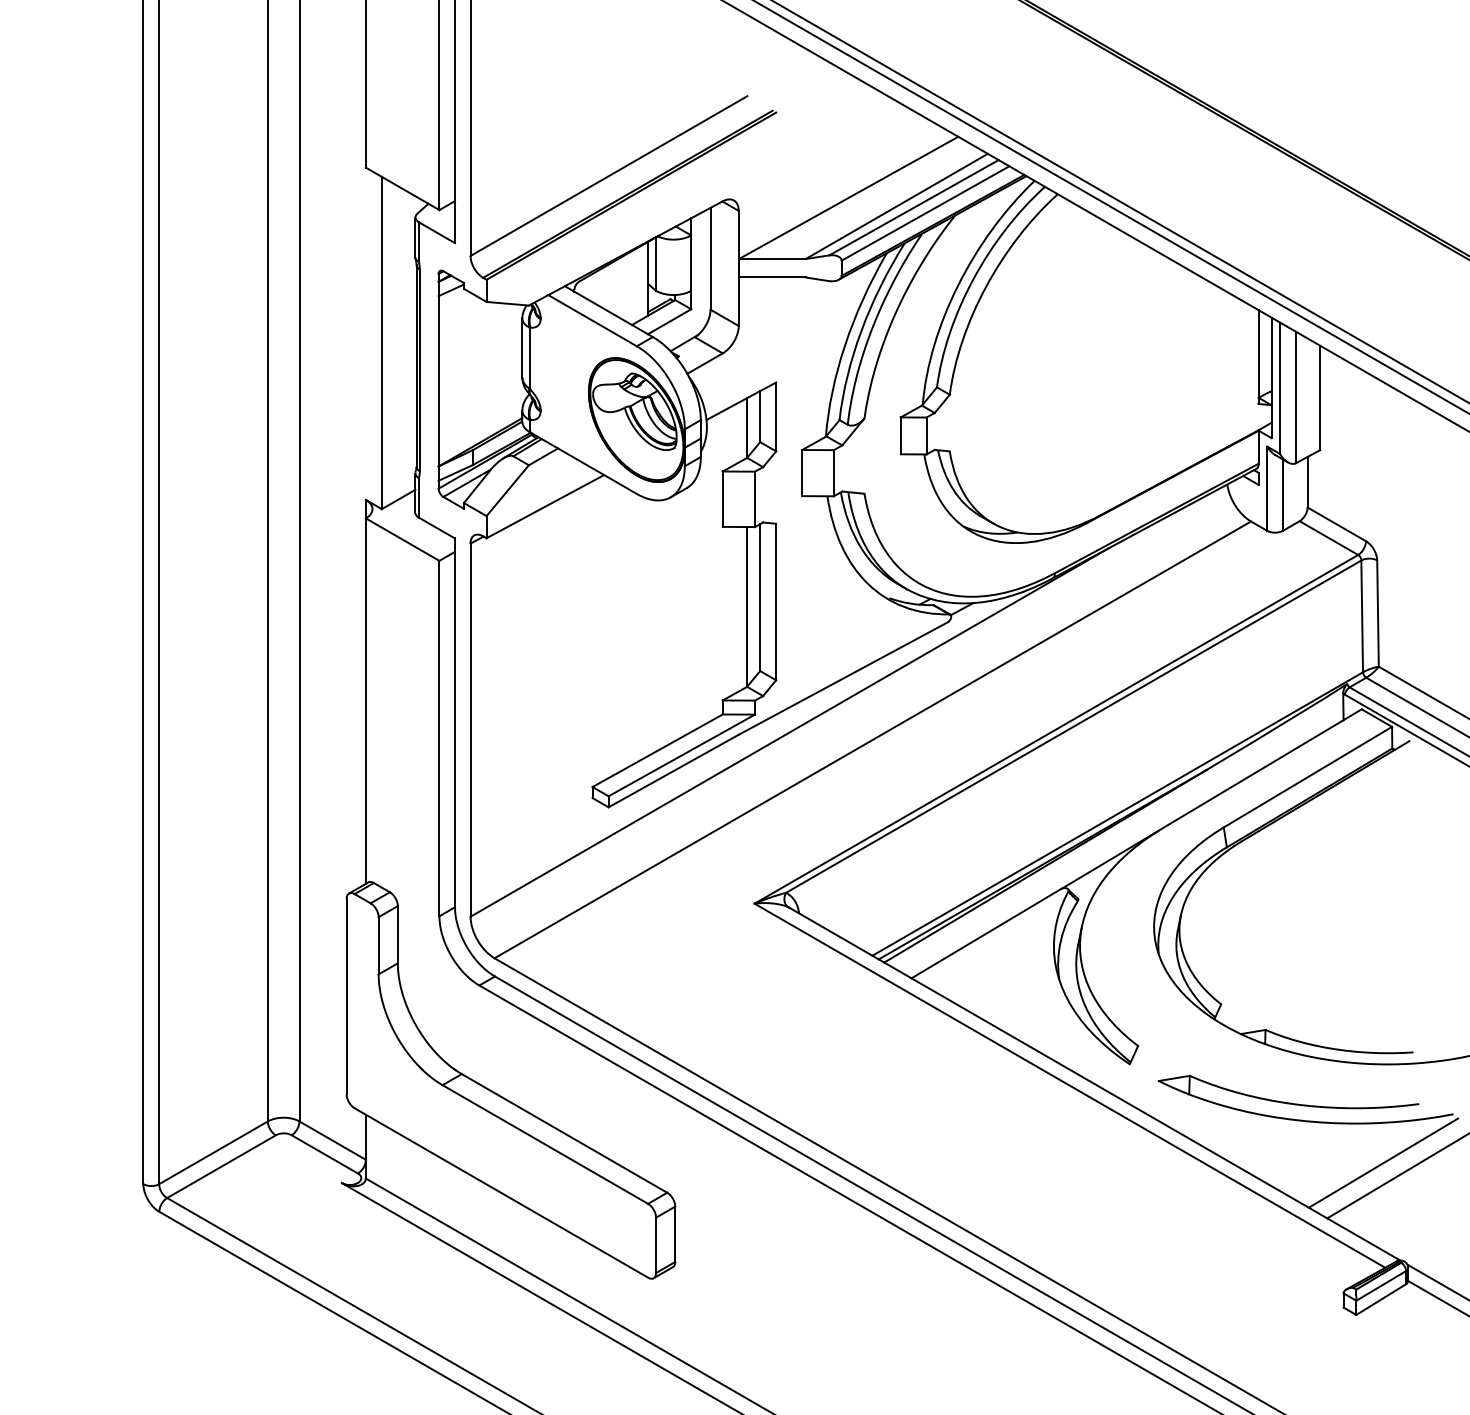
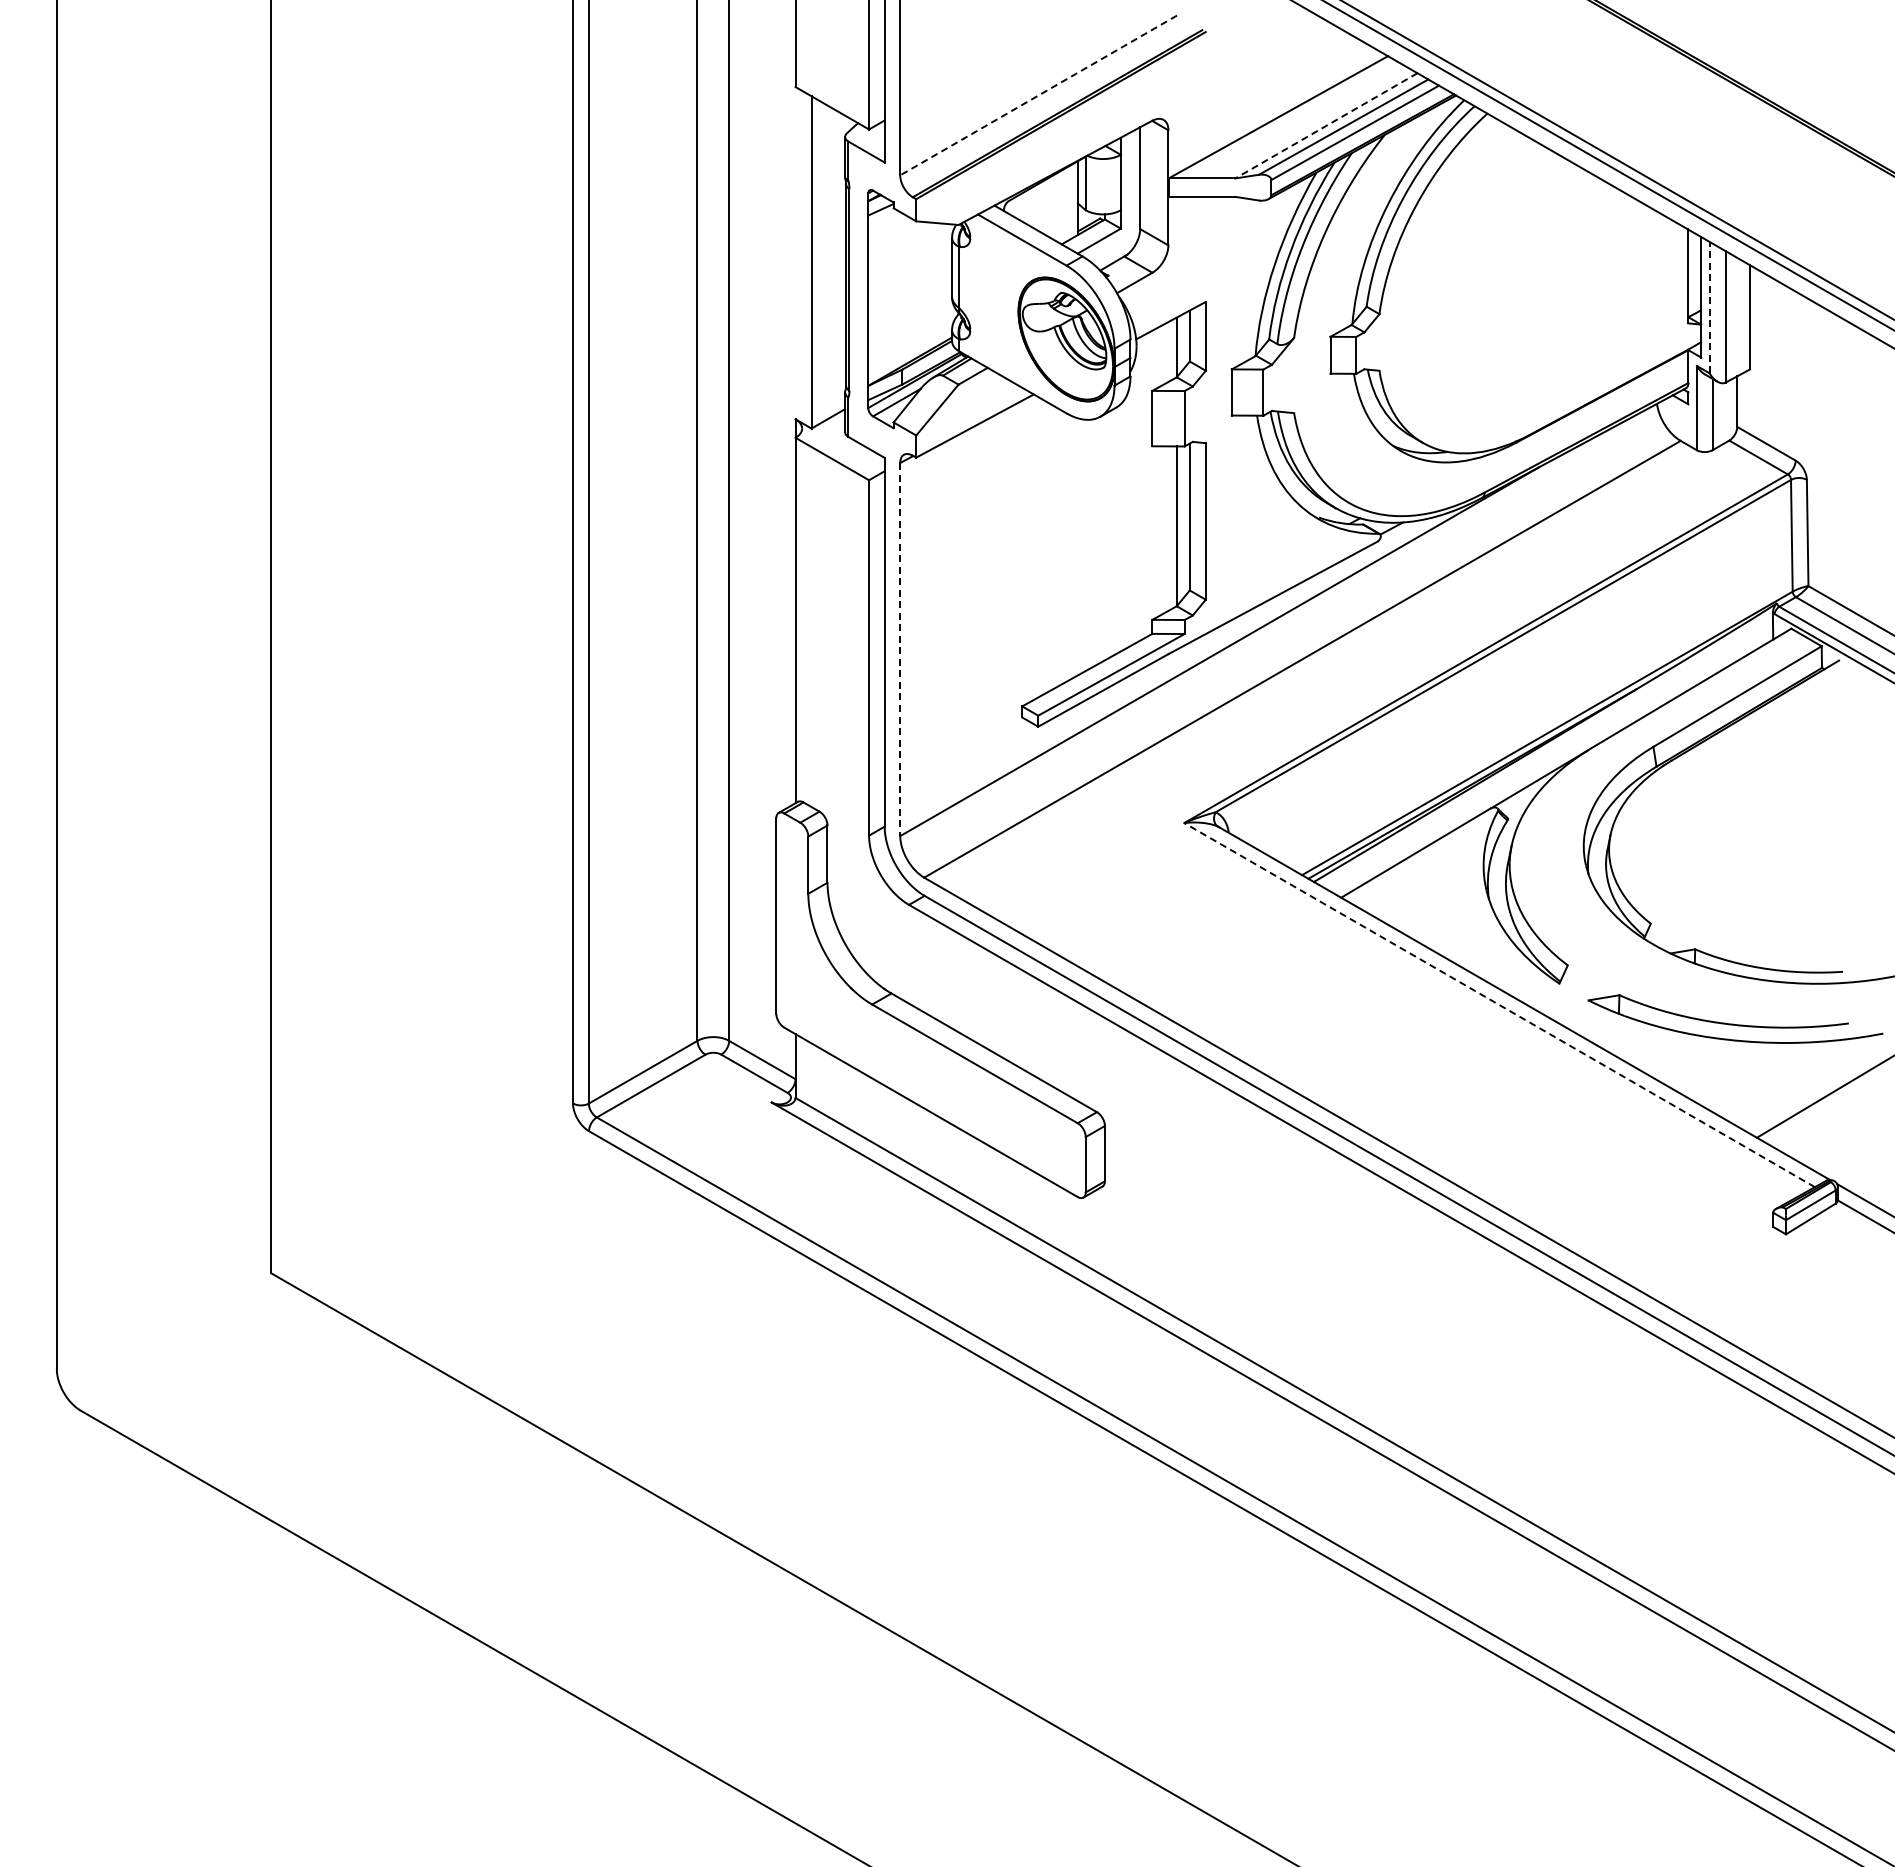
line: (608, 176) -> (1038, 95), solid -> dashed
line: (896, 207) -> (1326, 126), solid -> dashed
line: (1279, 388) -> (1709, 307), solid -> dashed
line: (470, 730) -> (900, 649), solid -> dashed
line: (1069, 1085) -> (1499, 1004), solid -> dashed
line: (1382, 1163) -> (1812, 1082), removed

